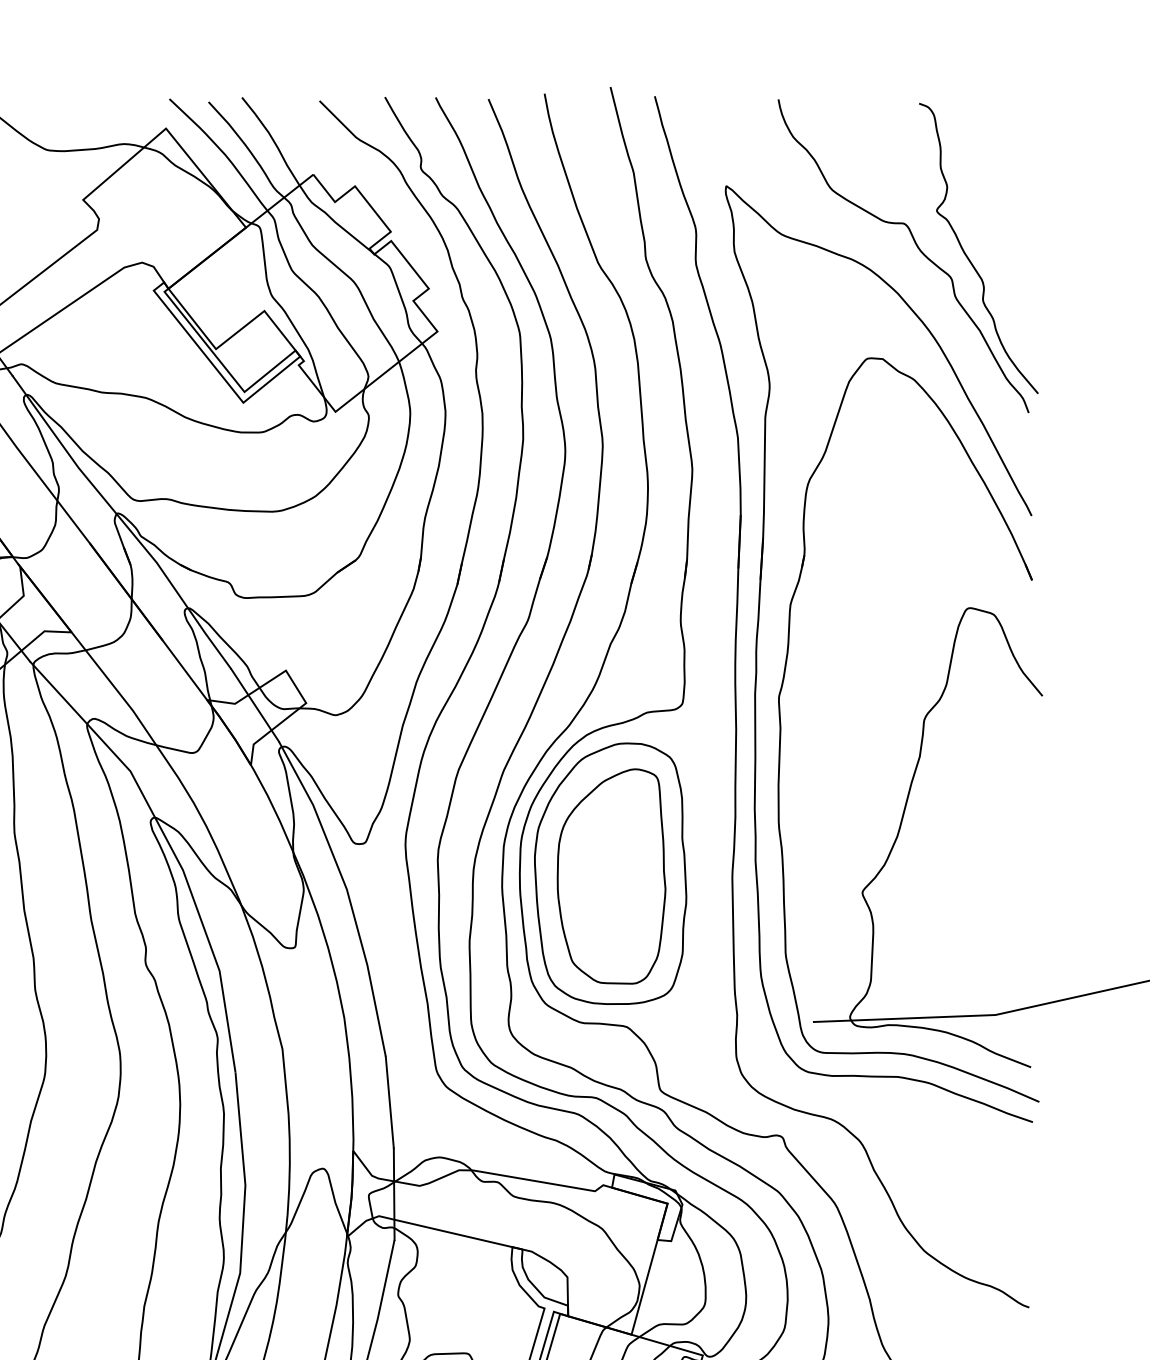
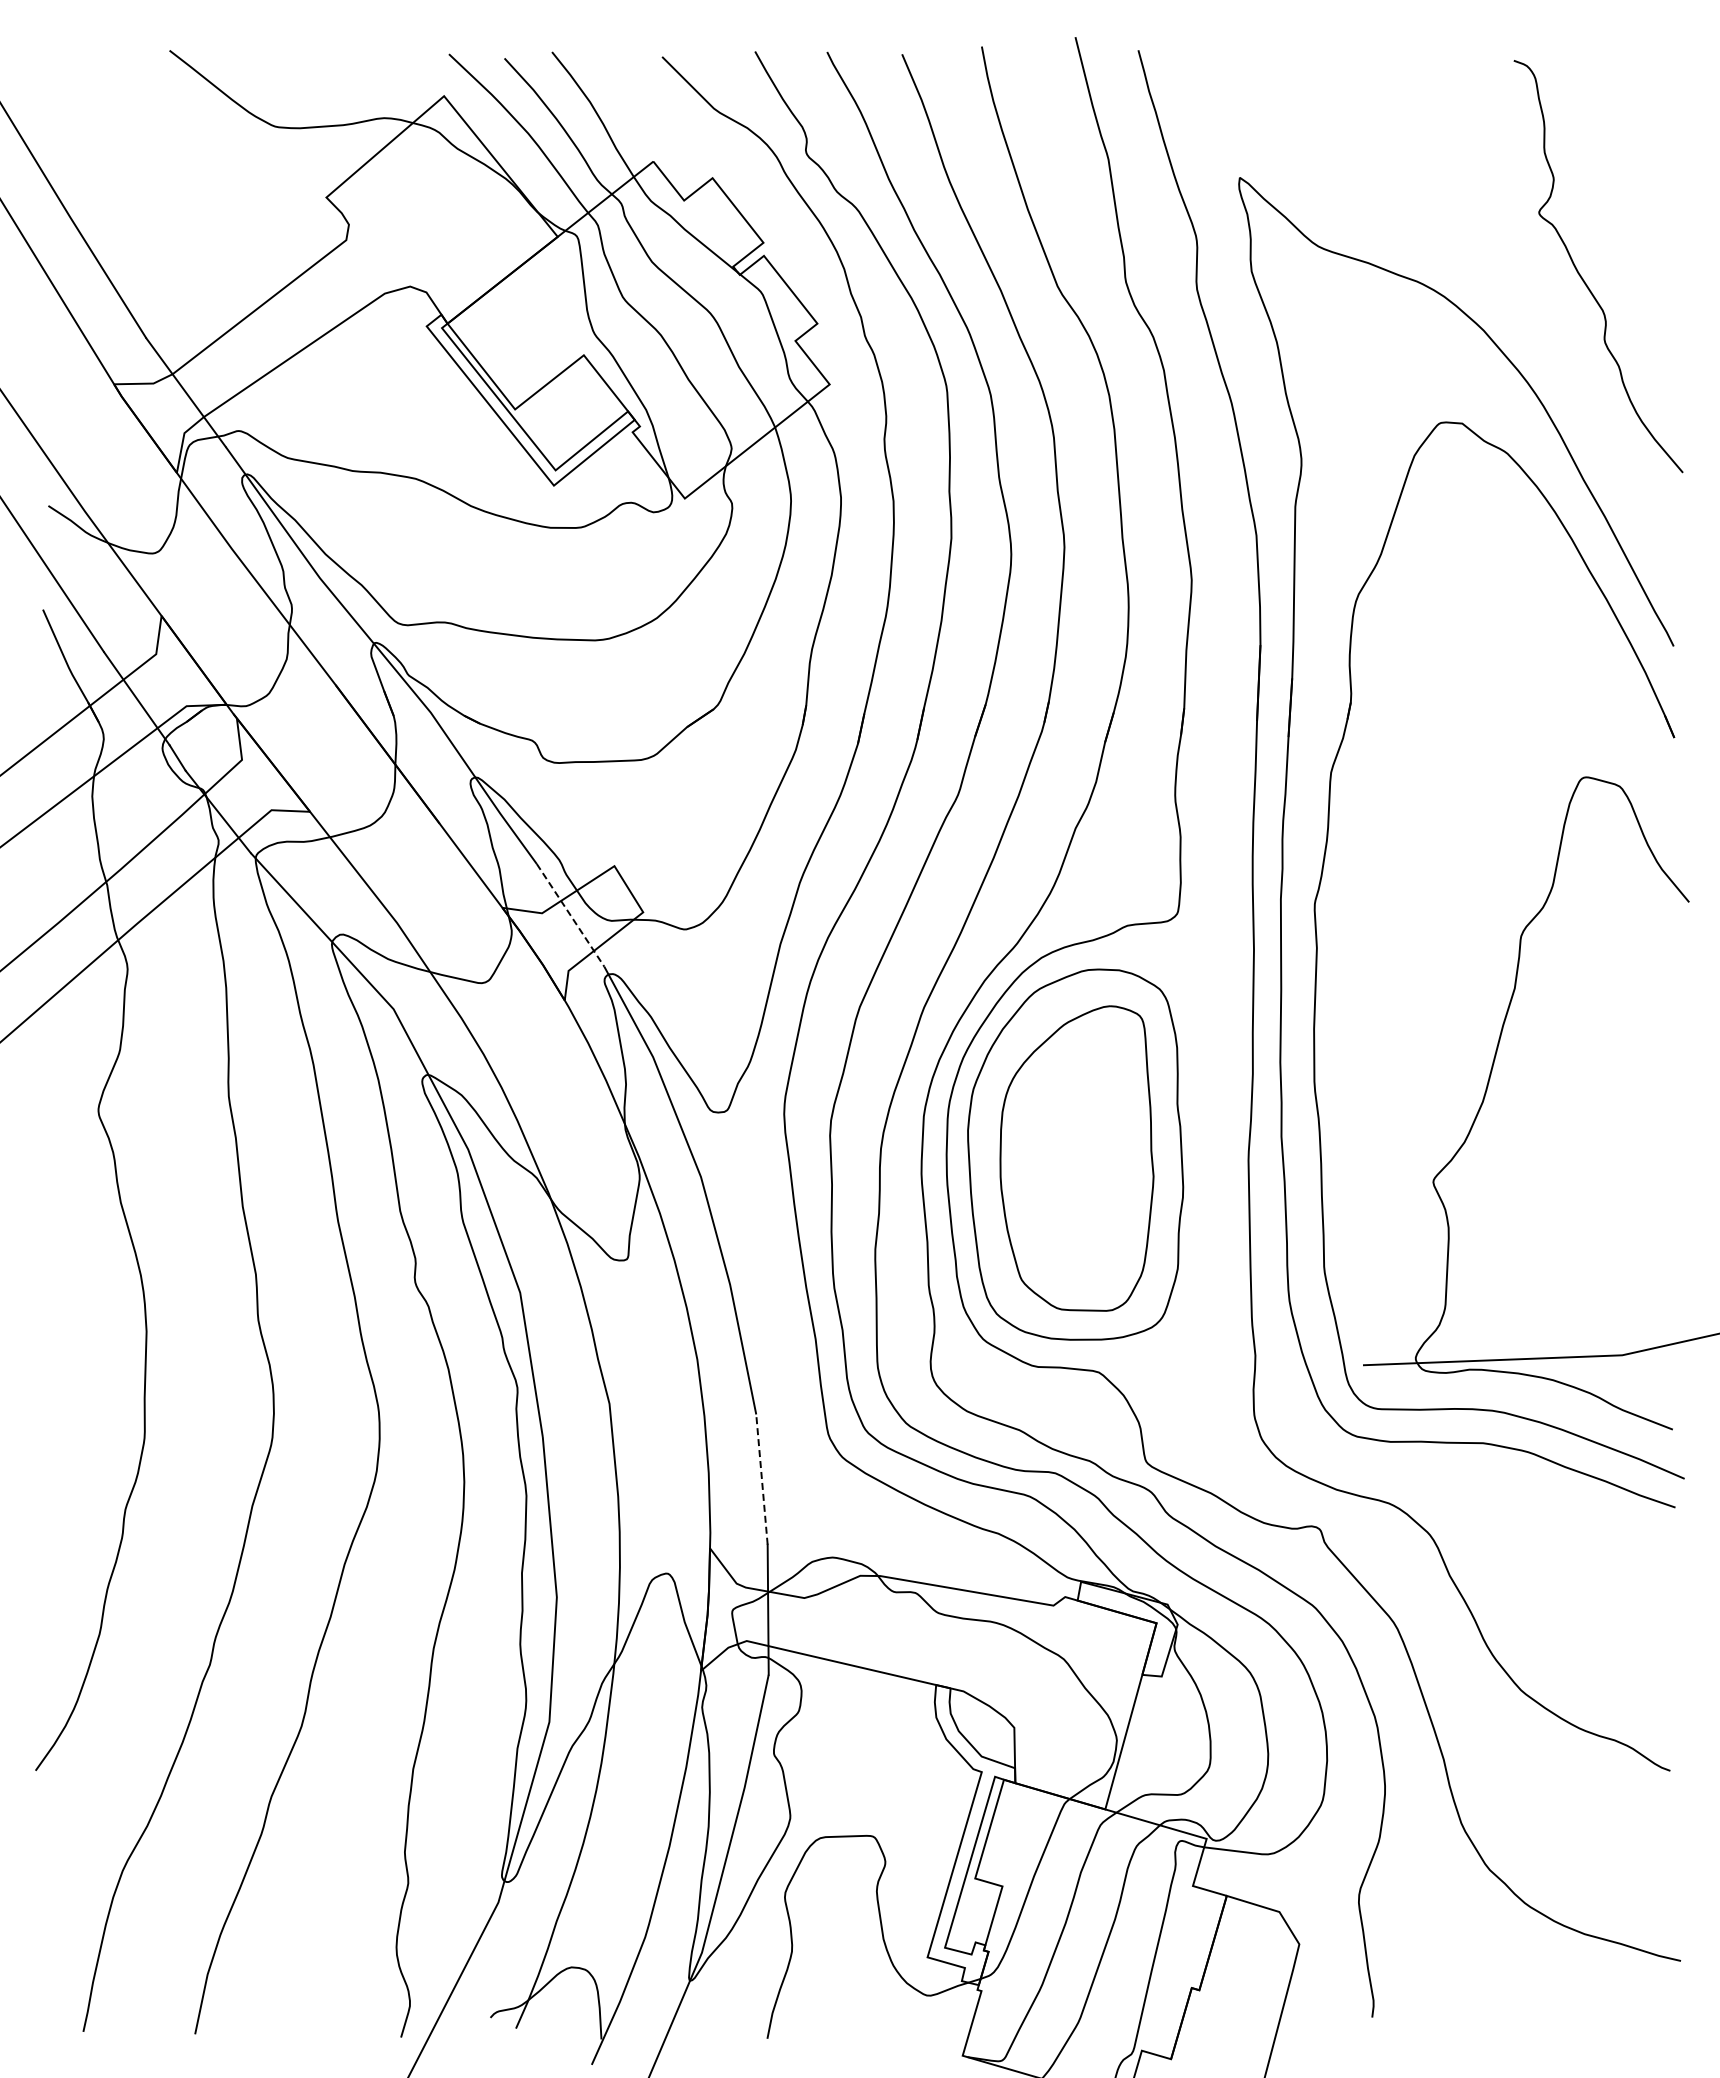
curve: (917, 247) -> (1511, 265), removed
line: (255, 705) -> (570, 915), solid -> dashed
line: (389, 1102) -> (761, 1479), solid -> dashed

